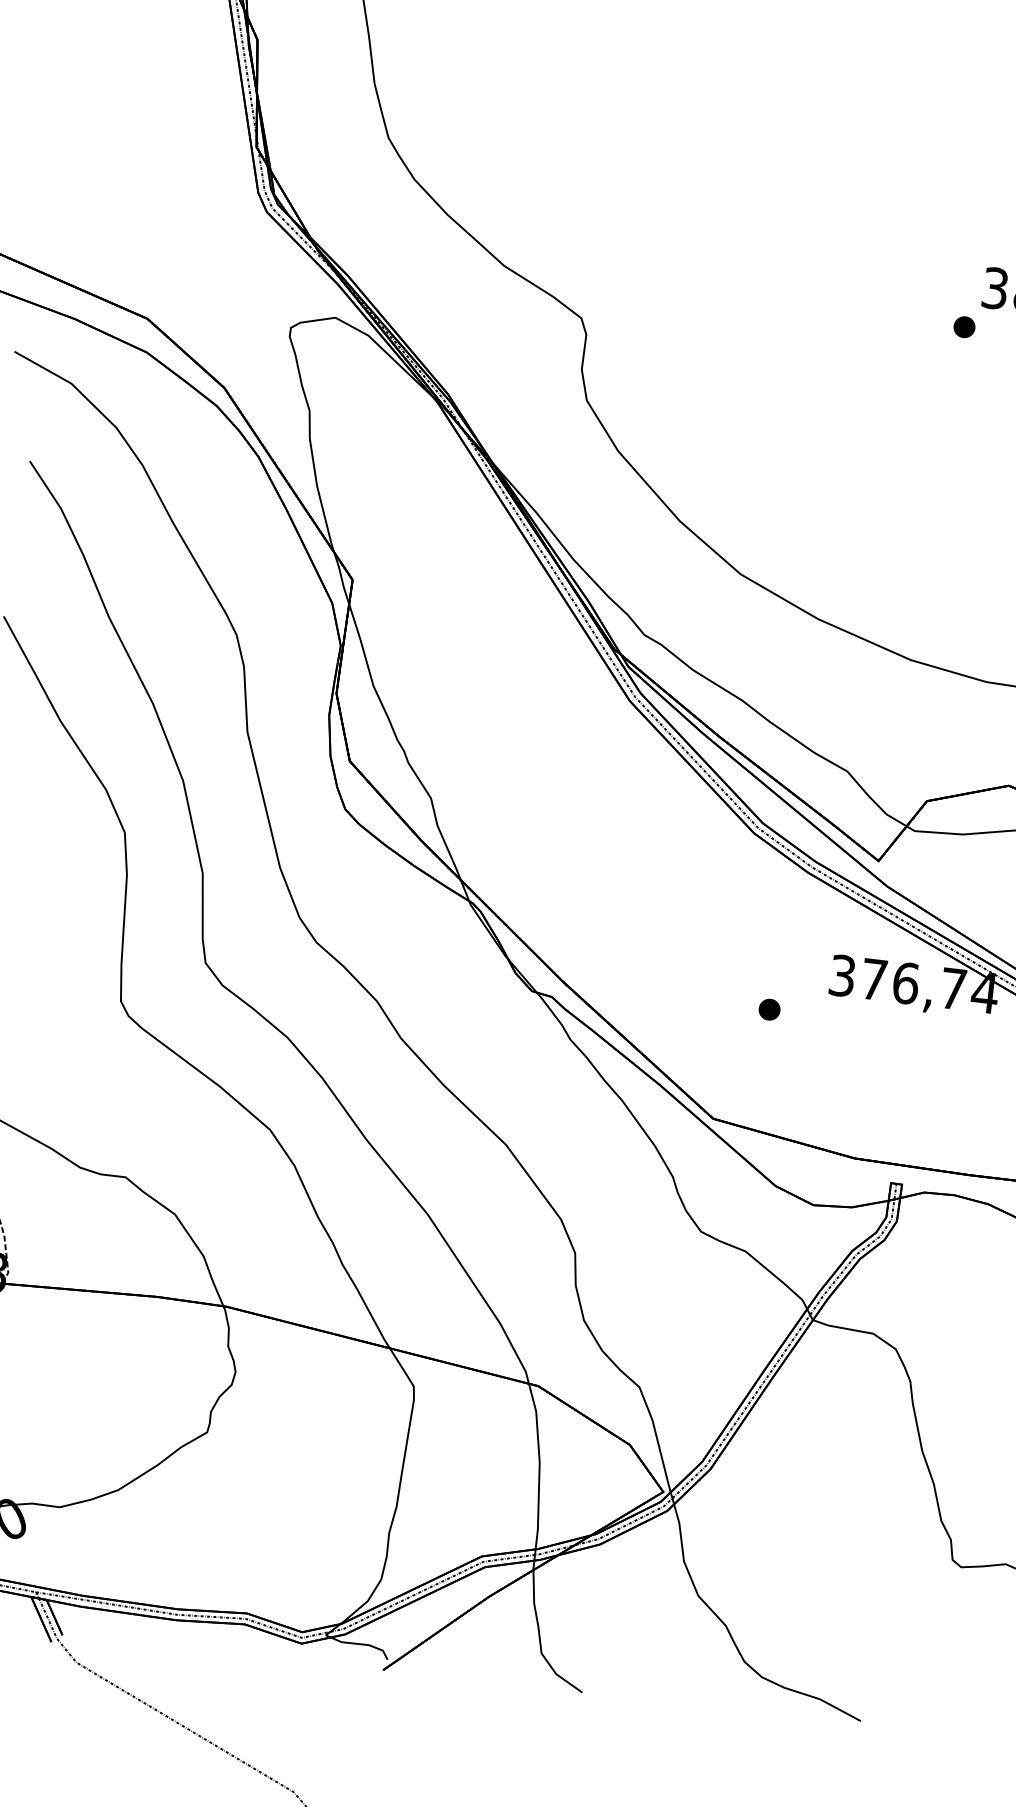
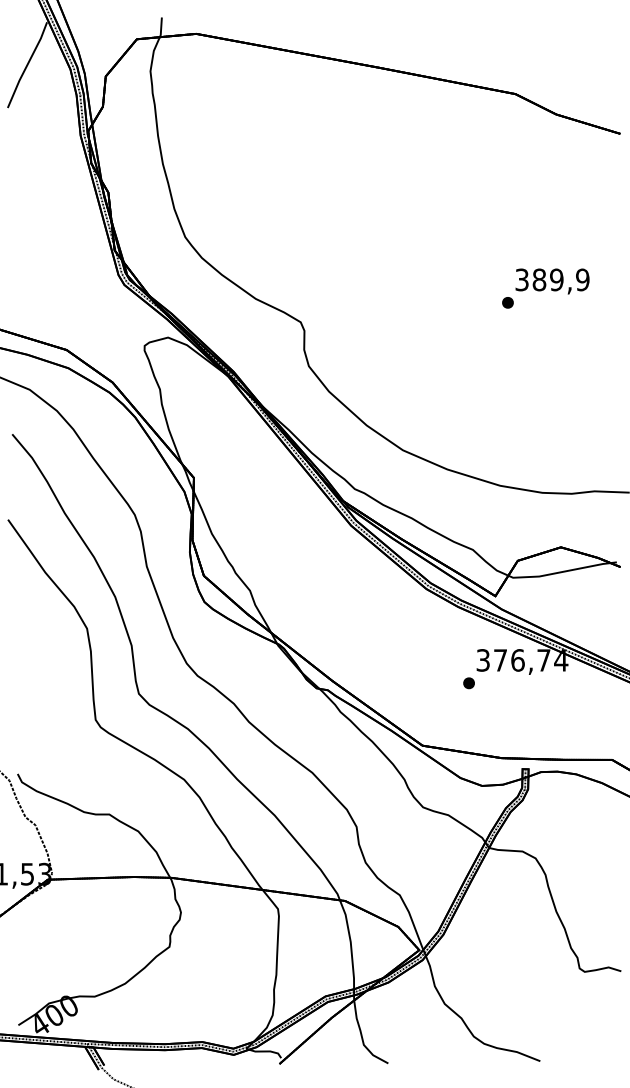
part: (768, 1009) -> (468, 683), moved

